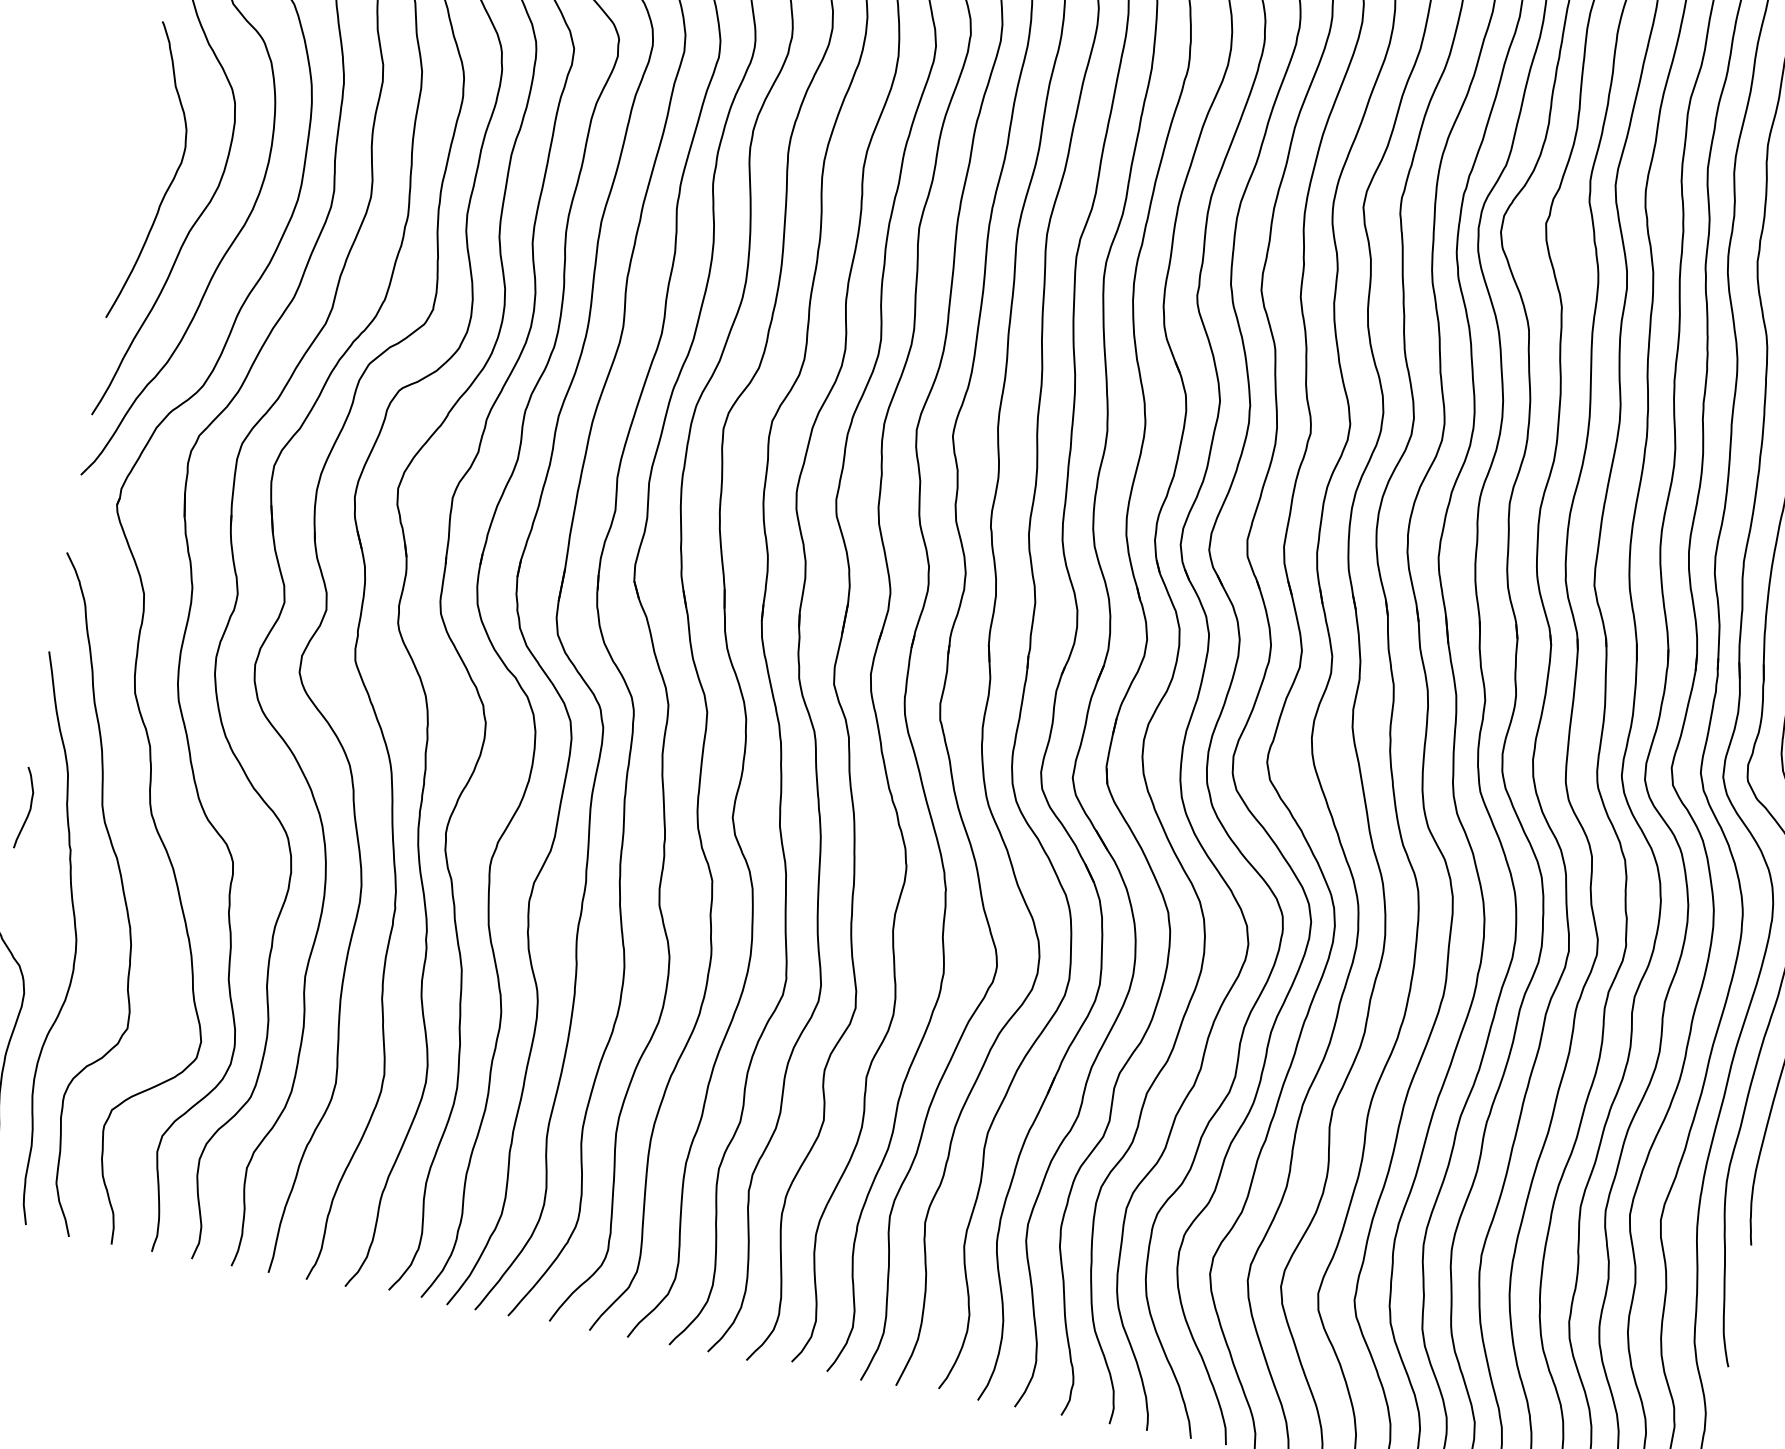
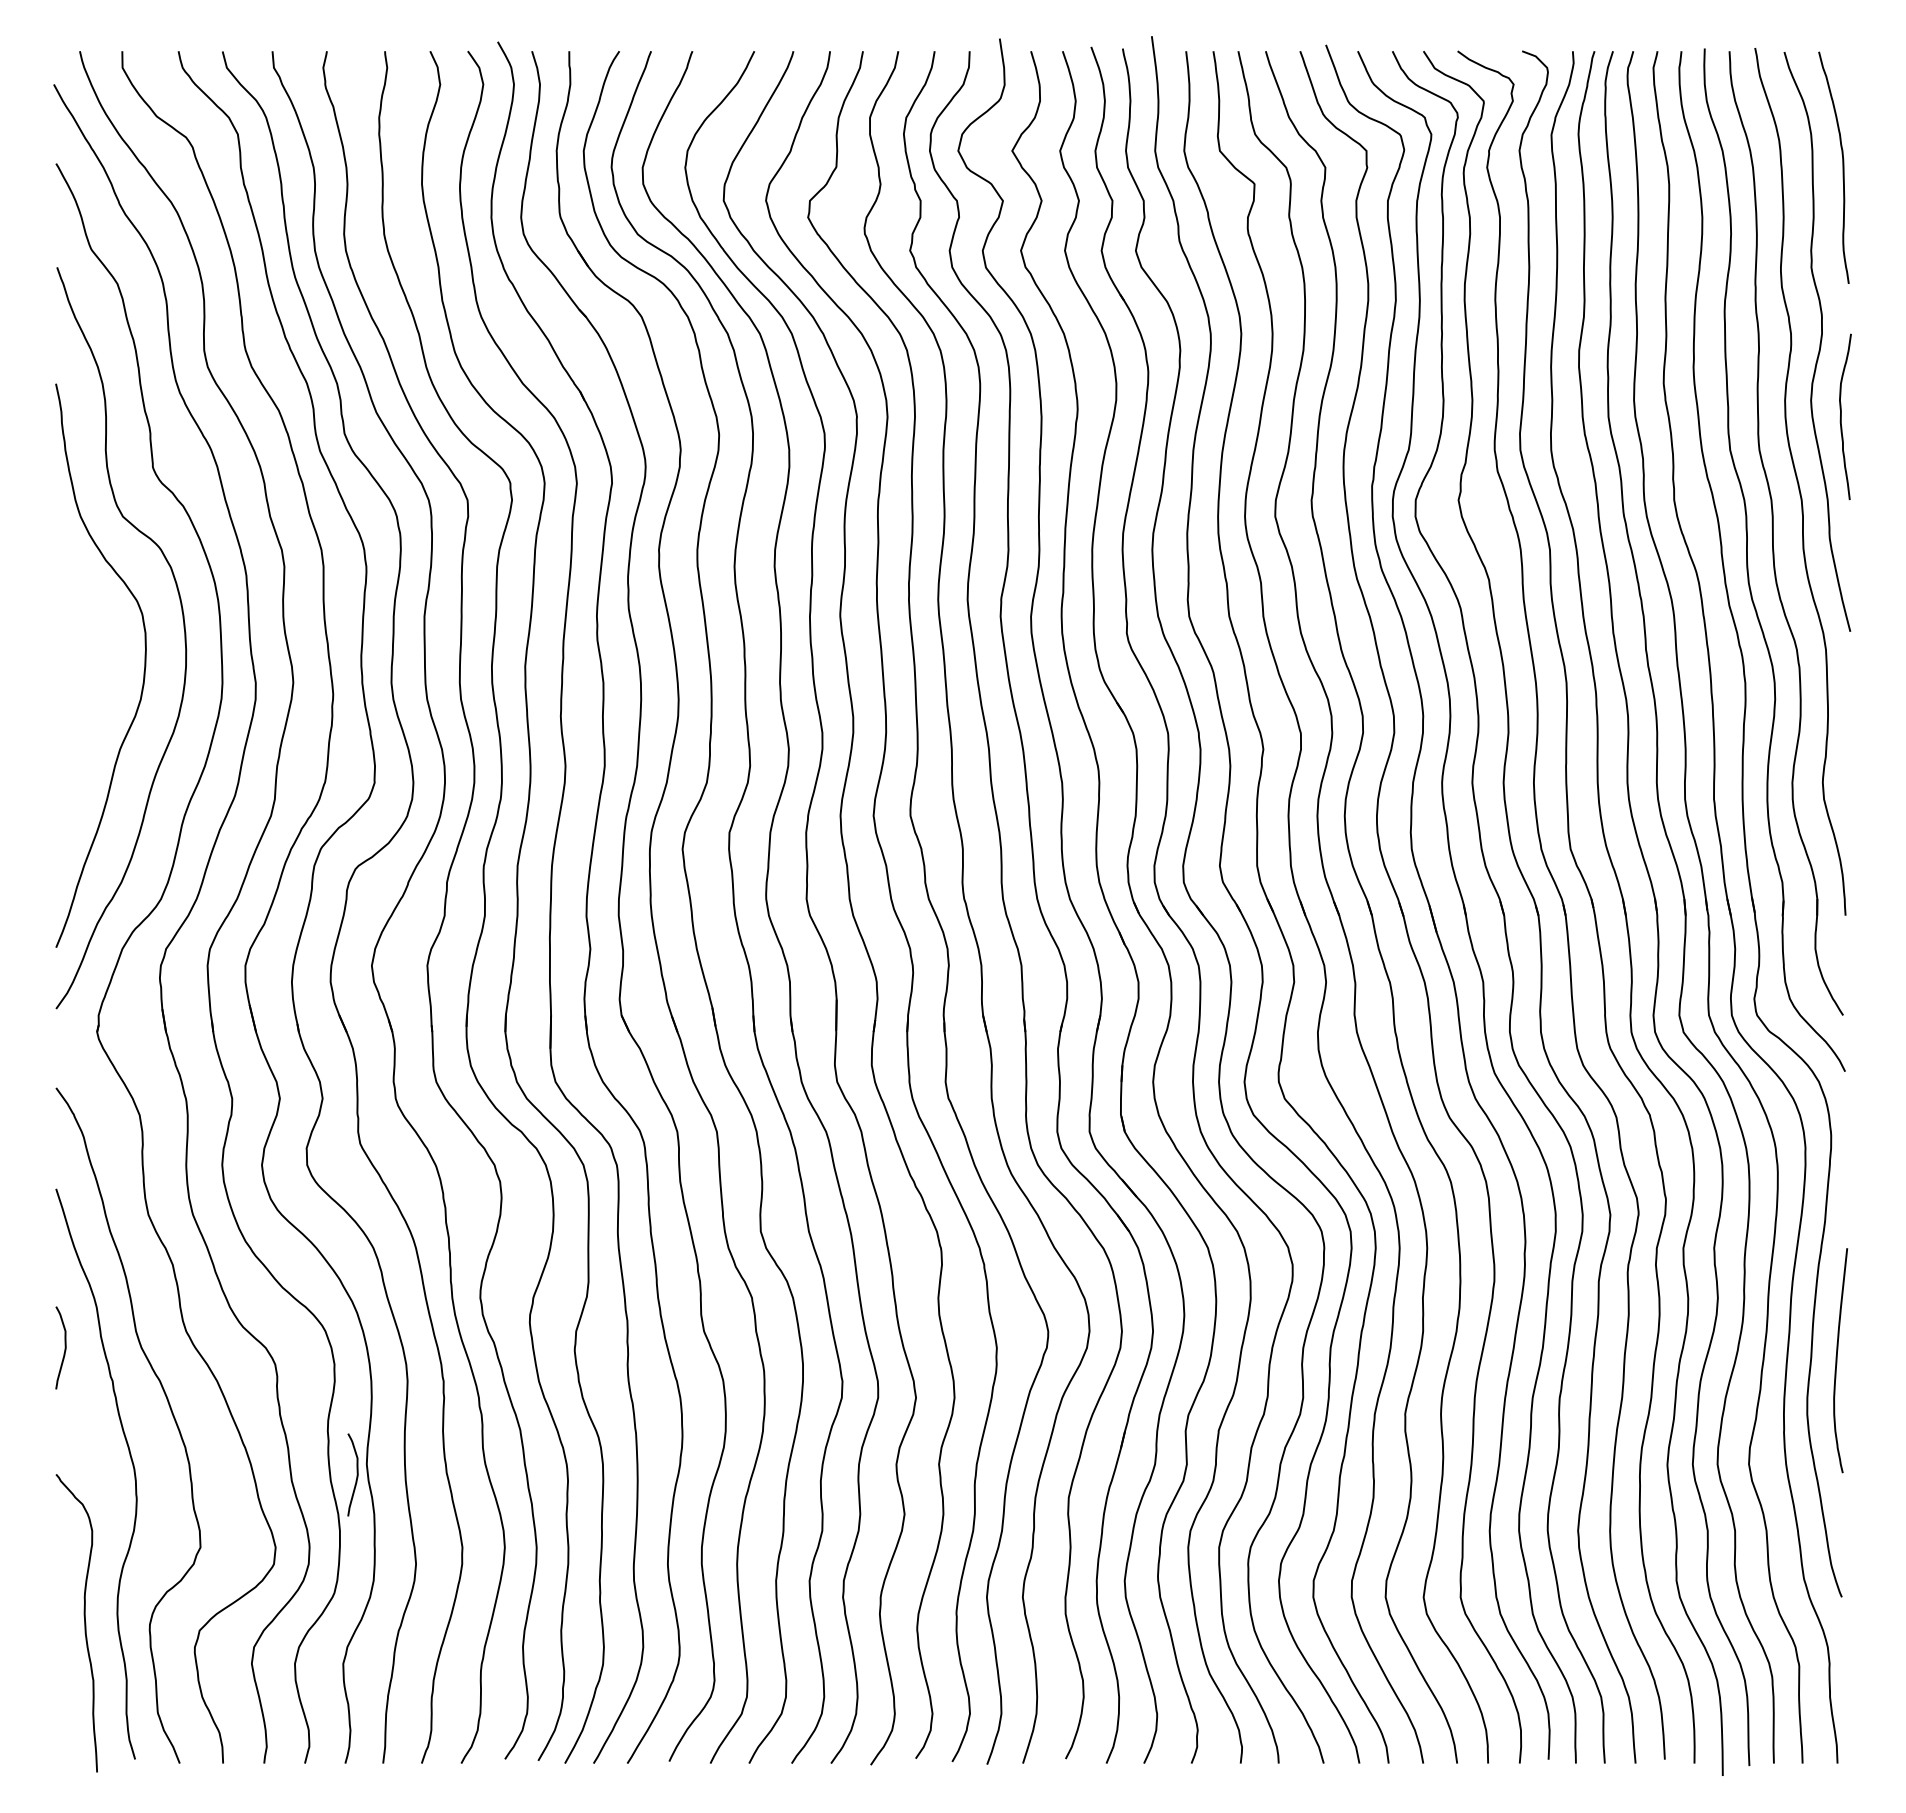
curve: (171, 180) -> (93, 701), removed
curve: (293, 984) -> (356, 1474), added

